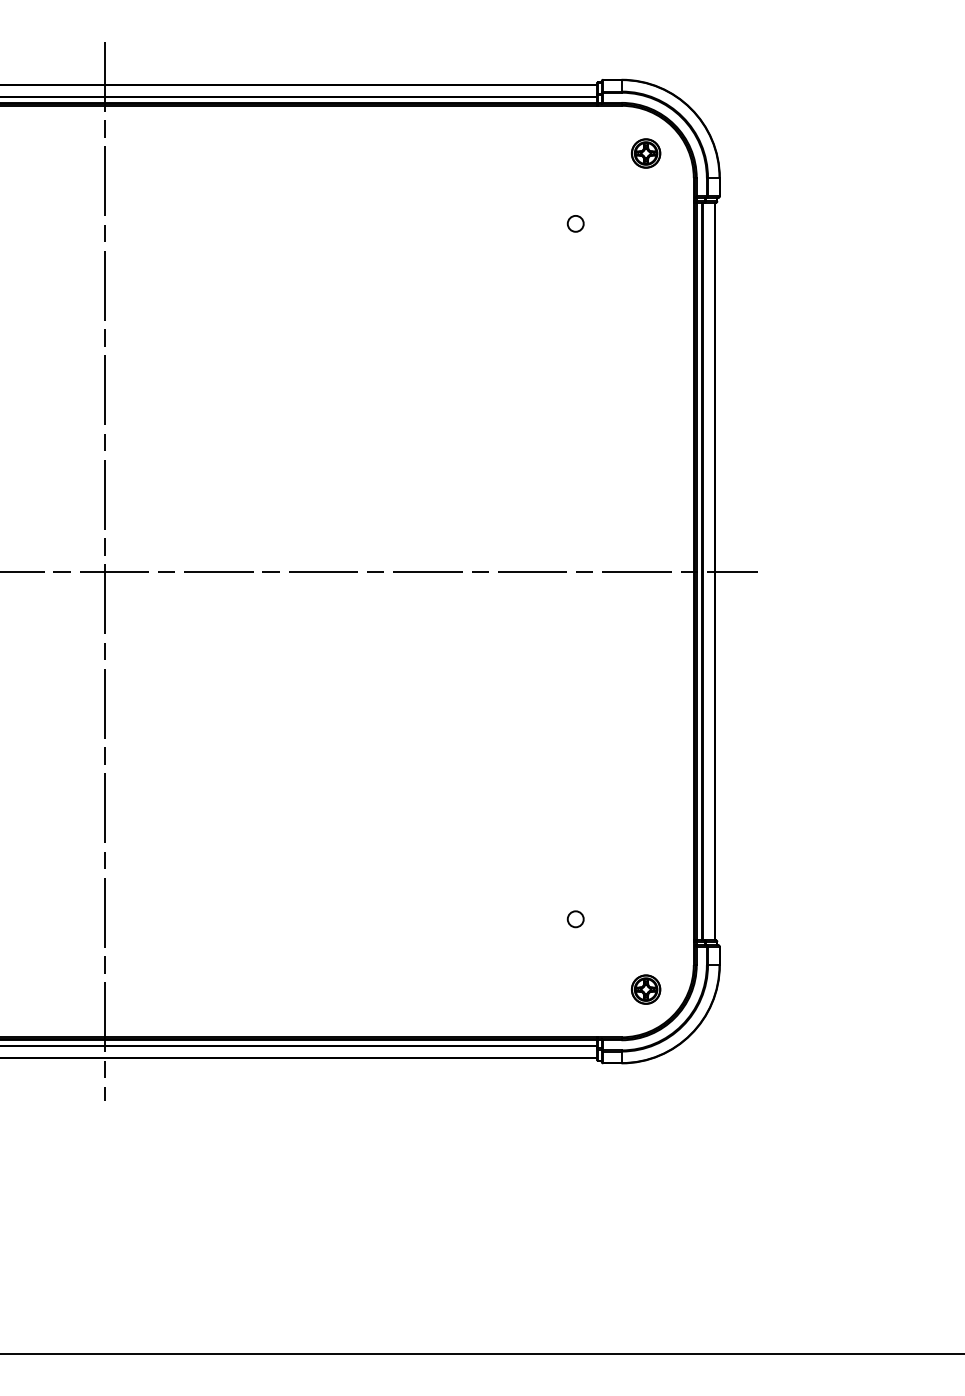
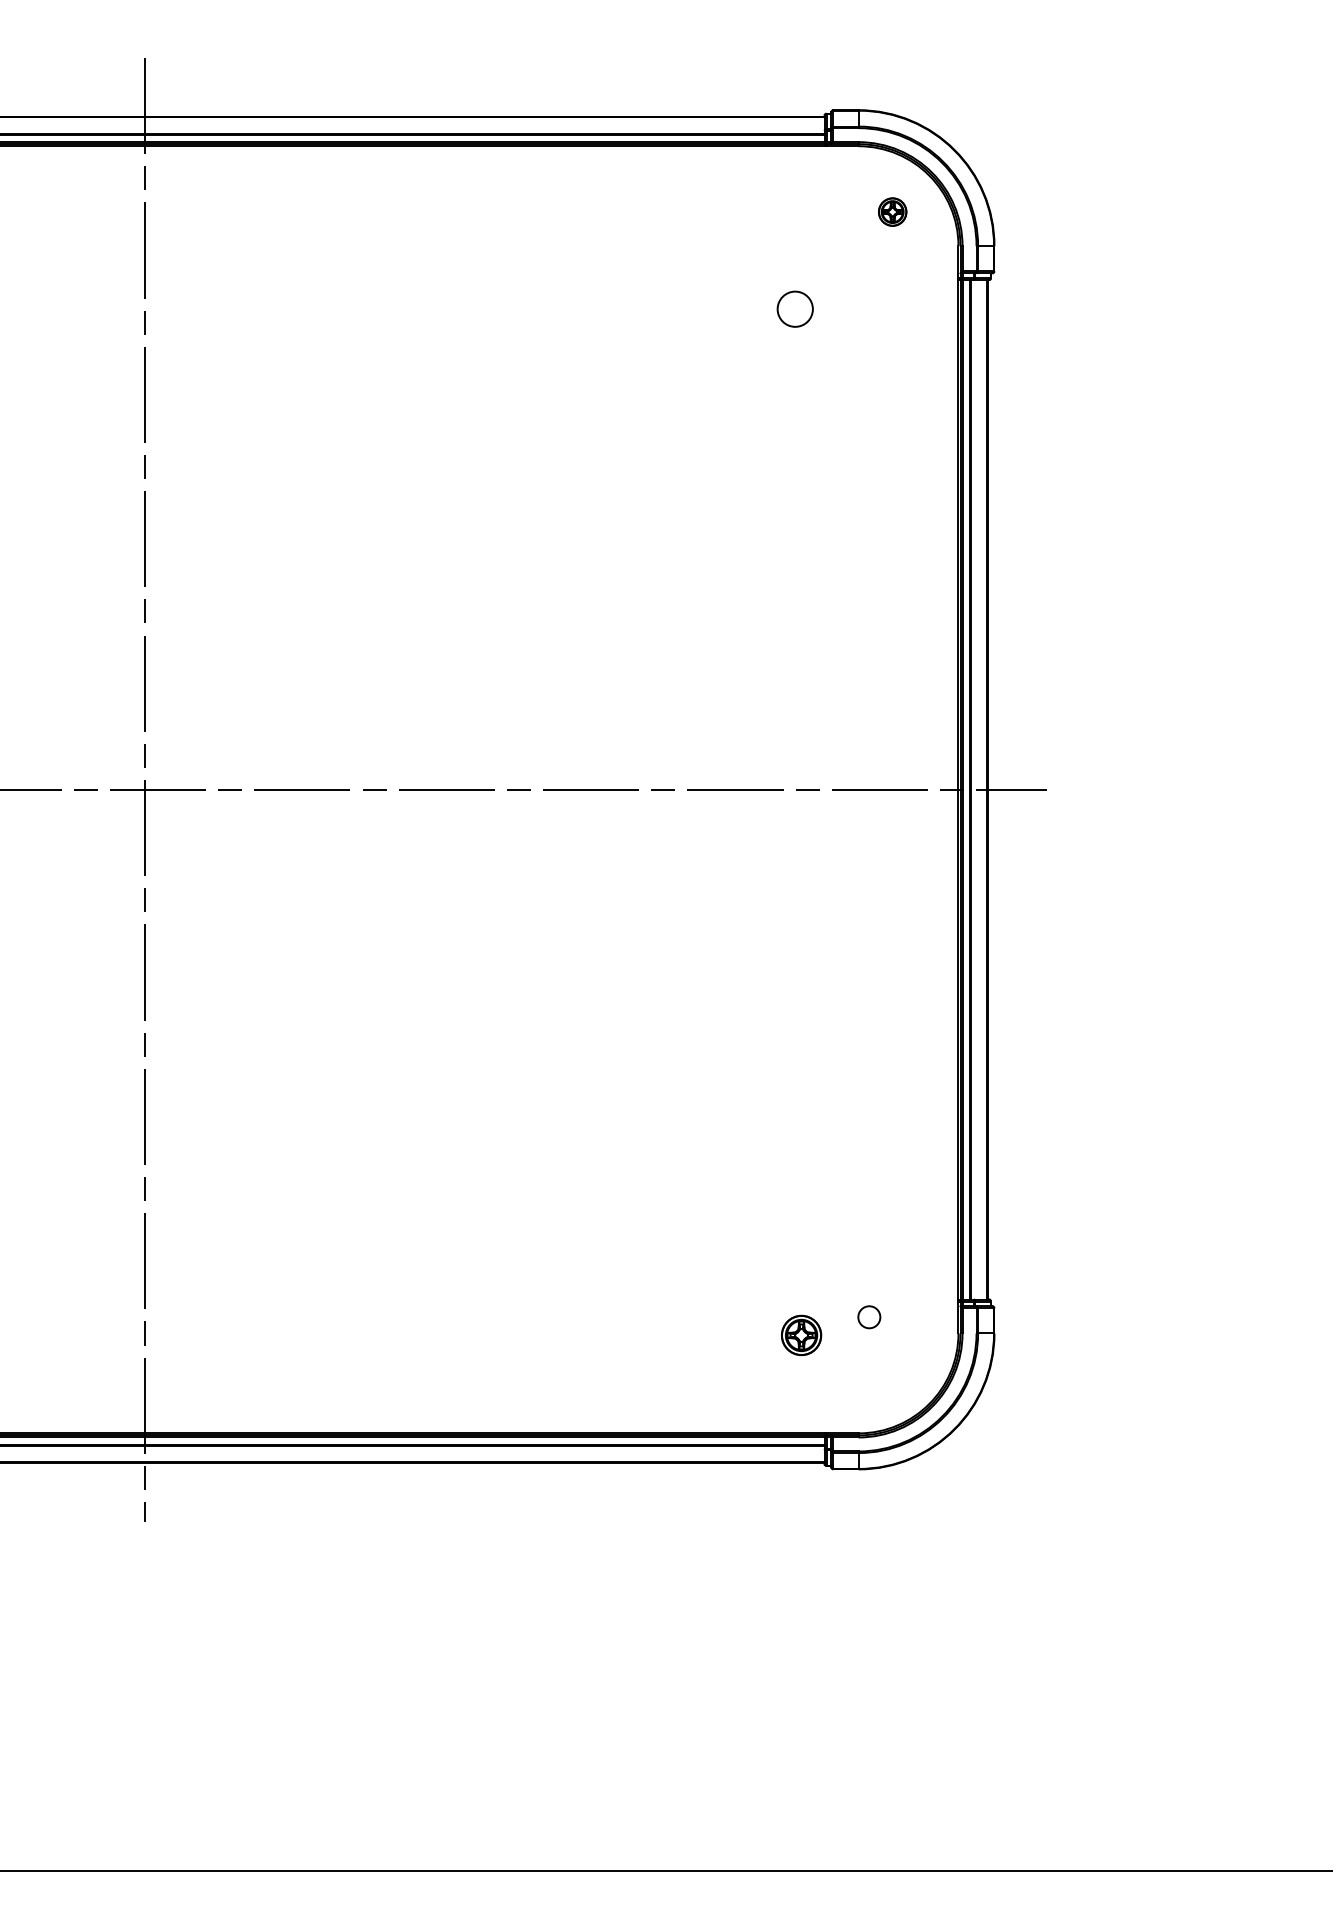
part: (646, 153) -> (892, 211), size x0.7
circle: (575, 223) -> (795, 309), size x1.6
circle: (575, 919) -> (869, 1317), moved
part: (646, 989) -> (801, 1335), moved

